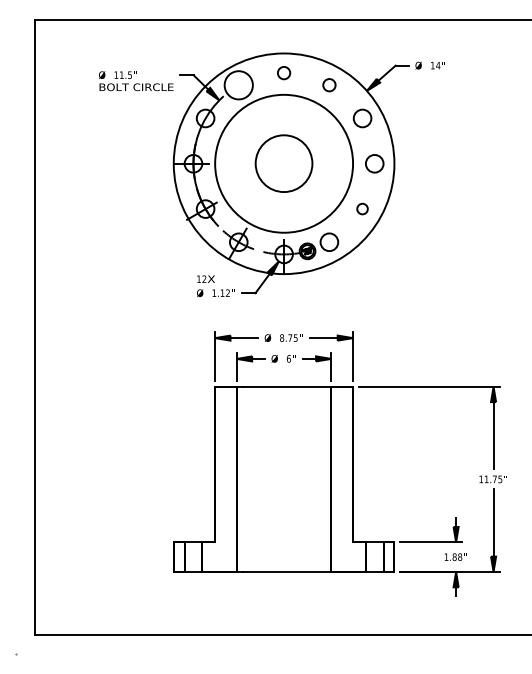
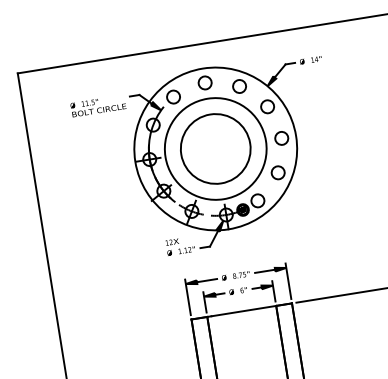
circle: (283, 72) -> (204, 82), size x1.43
circle: (329, 84) -> (239, 85), size x1.43
circle: (238, 85) -> (173, 97), size x0.62
circle: (283, 163) -> (215, 148), size x1.67
circle: (362, 208) -> (278, 172), size x1.67

